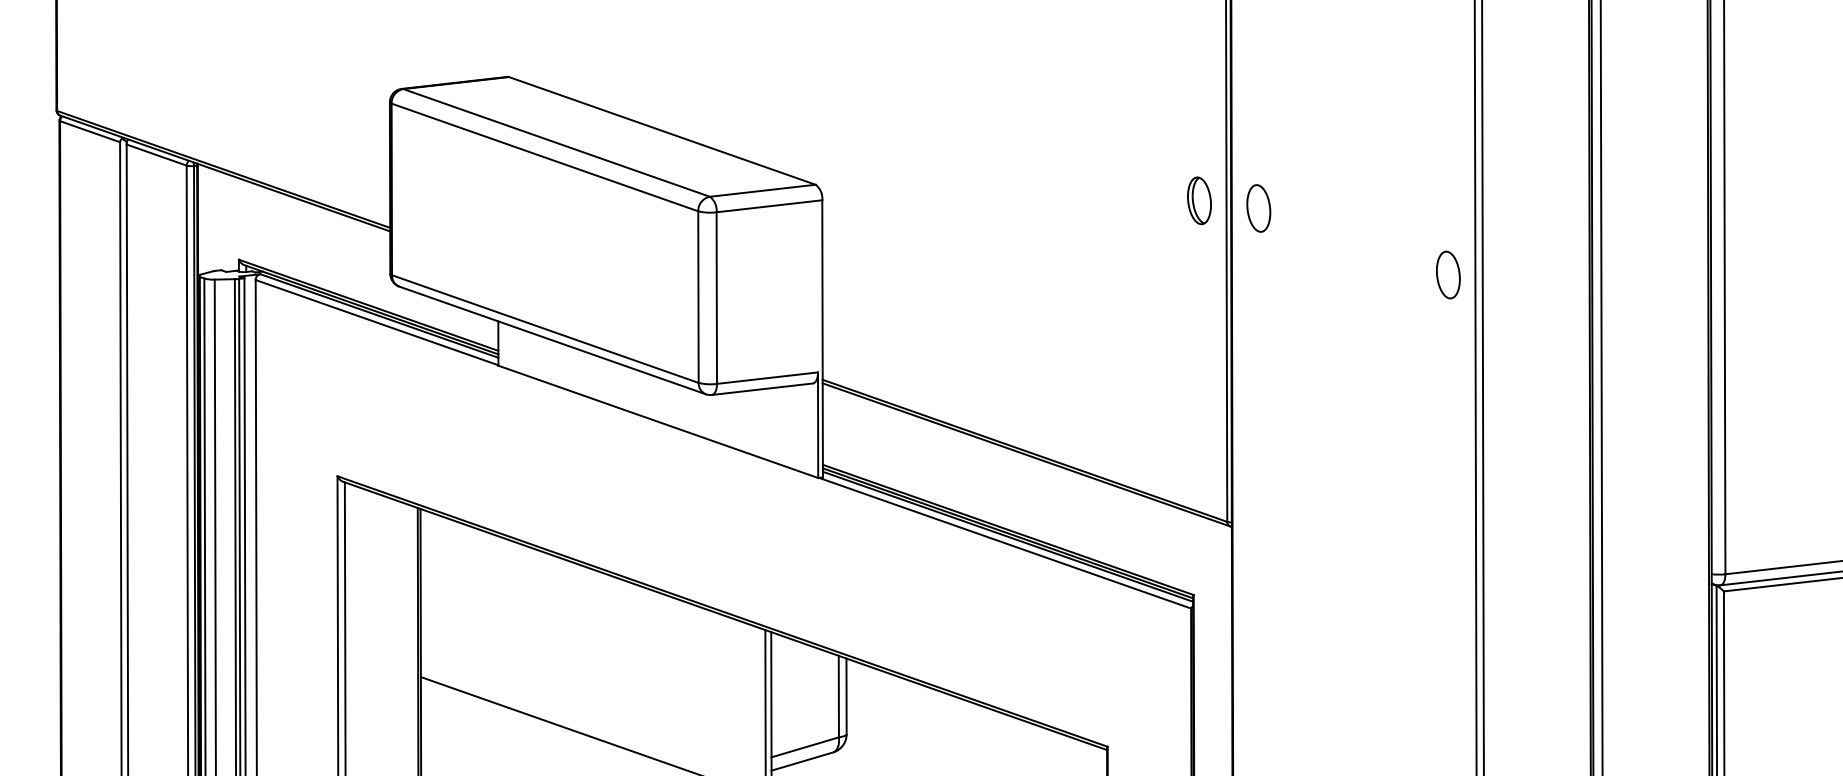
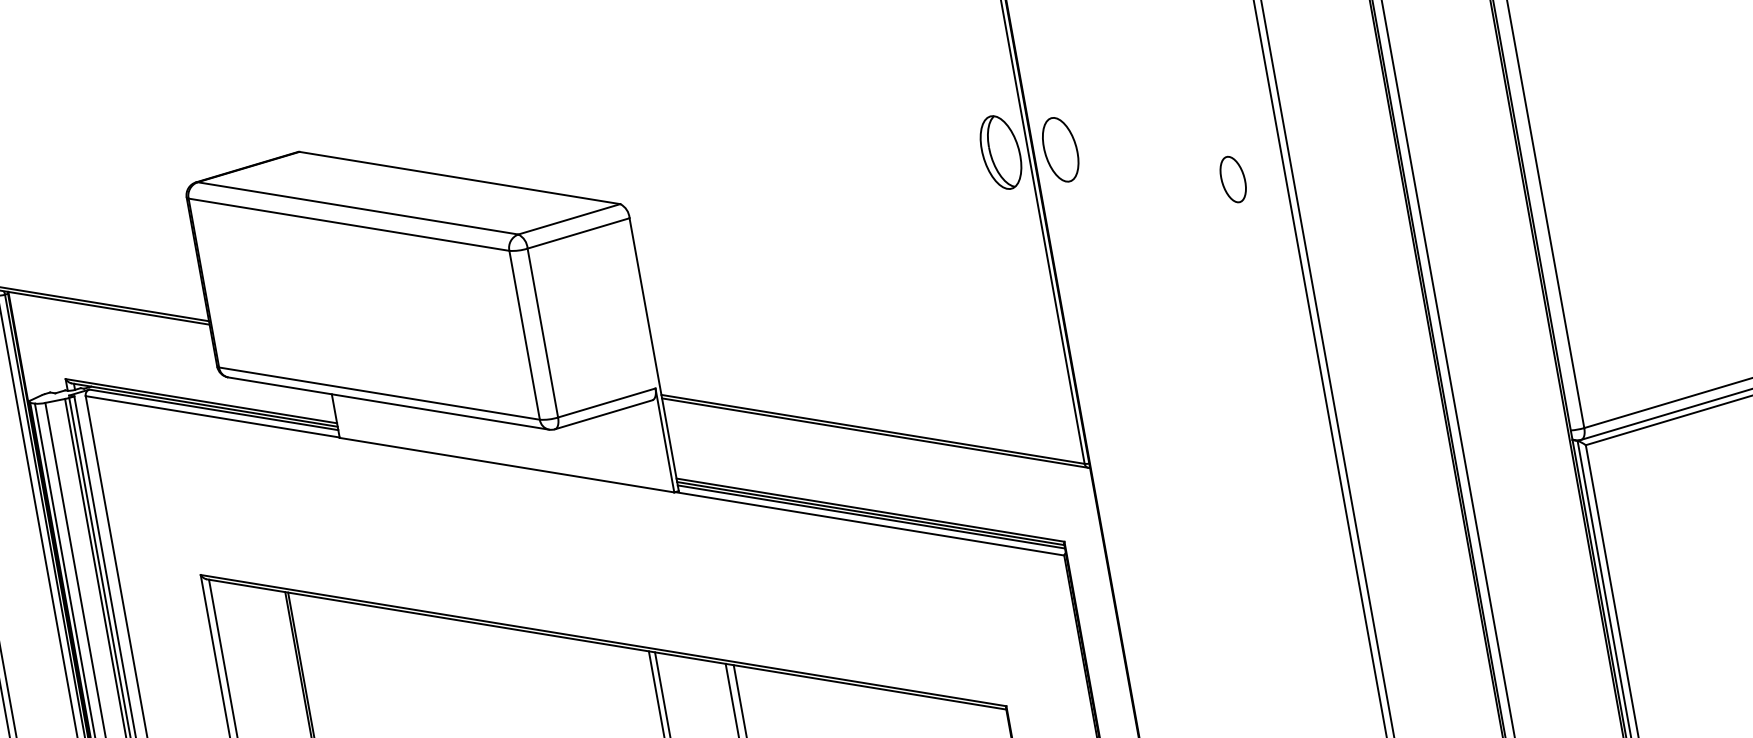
part: (1199, 200) -> (1000, 152), size x1.6
part: (1258, 208) -> (1060, 149), size x1.4
part: (1448, 274) -> (1233, 179), moved

